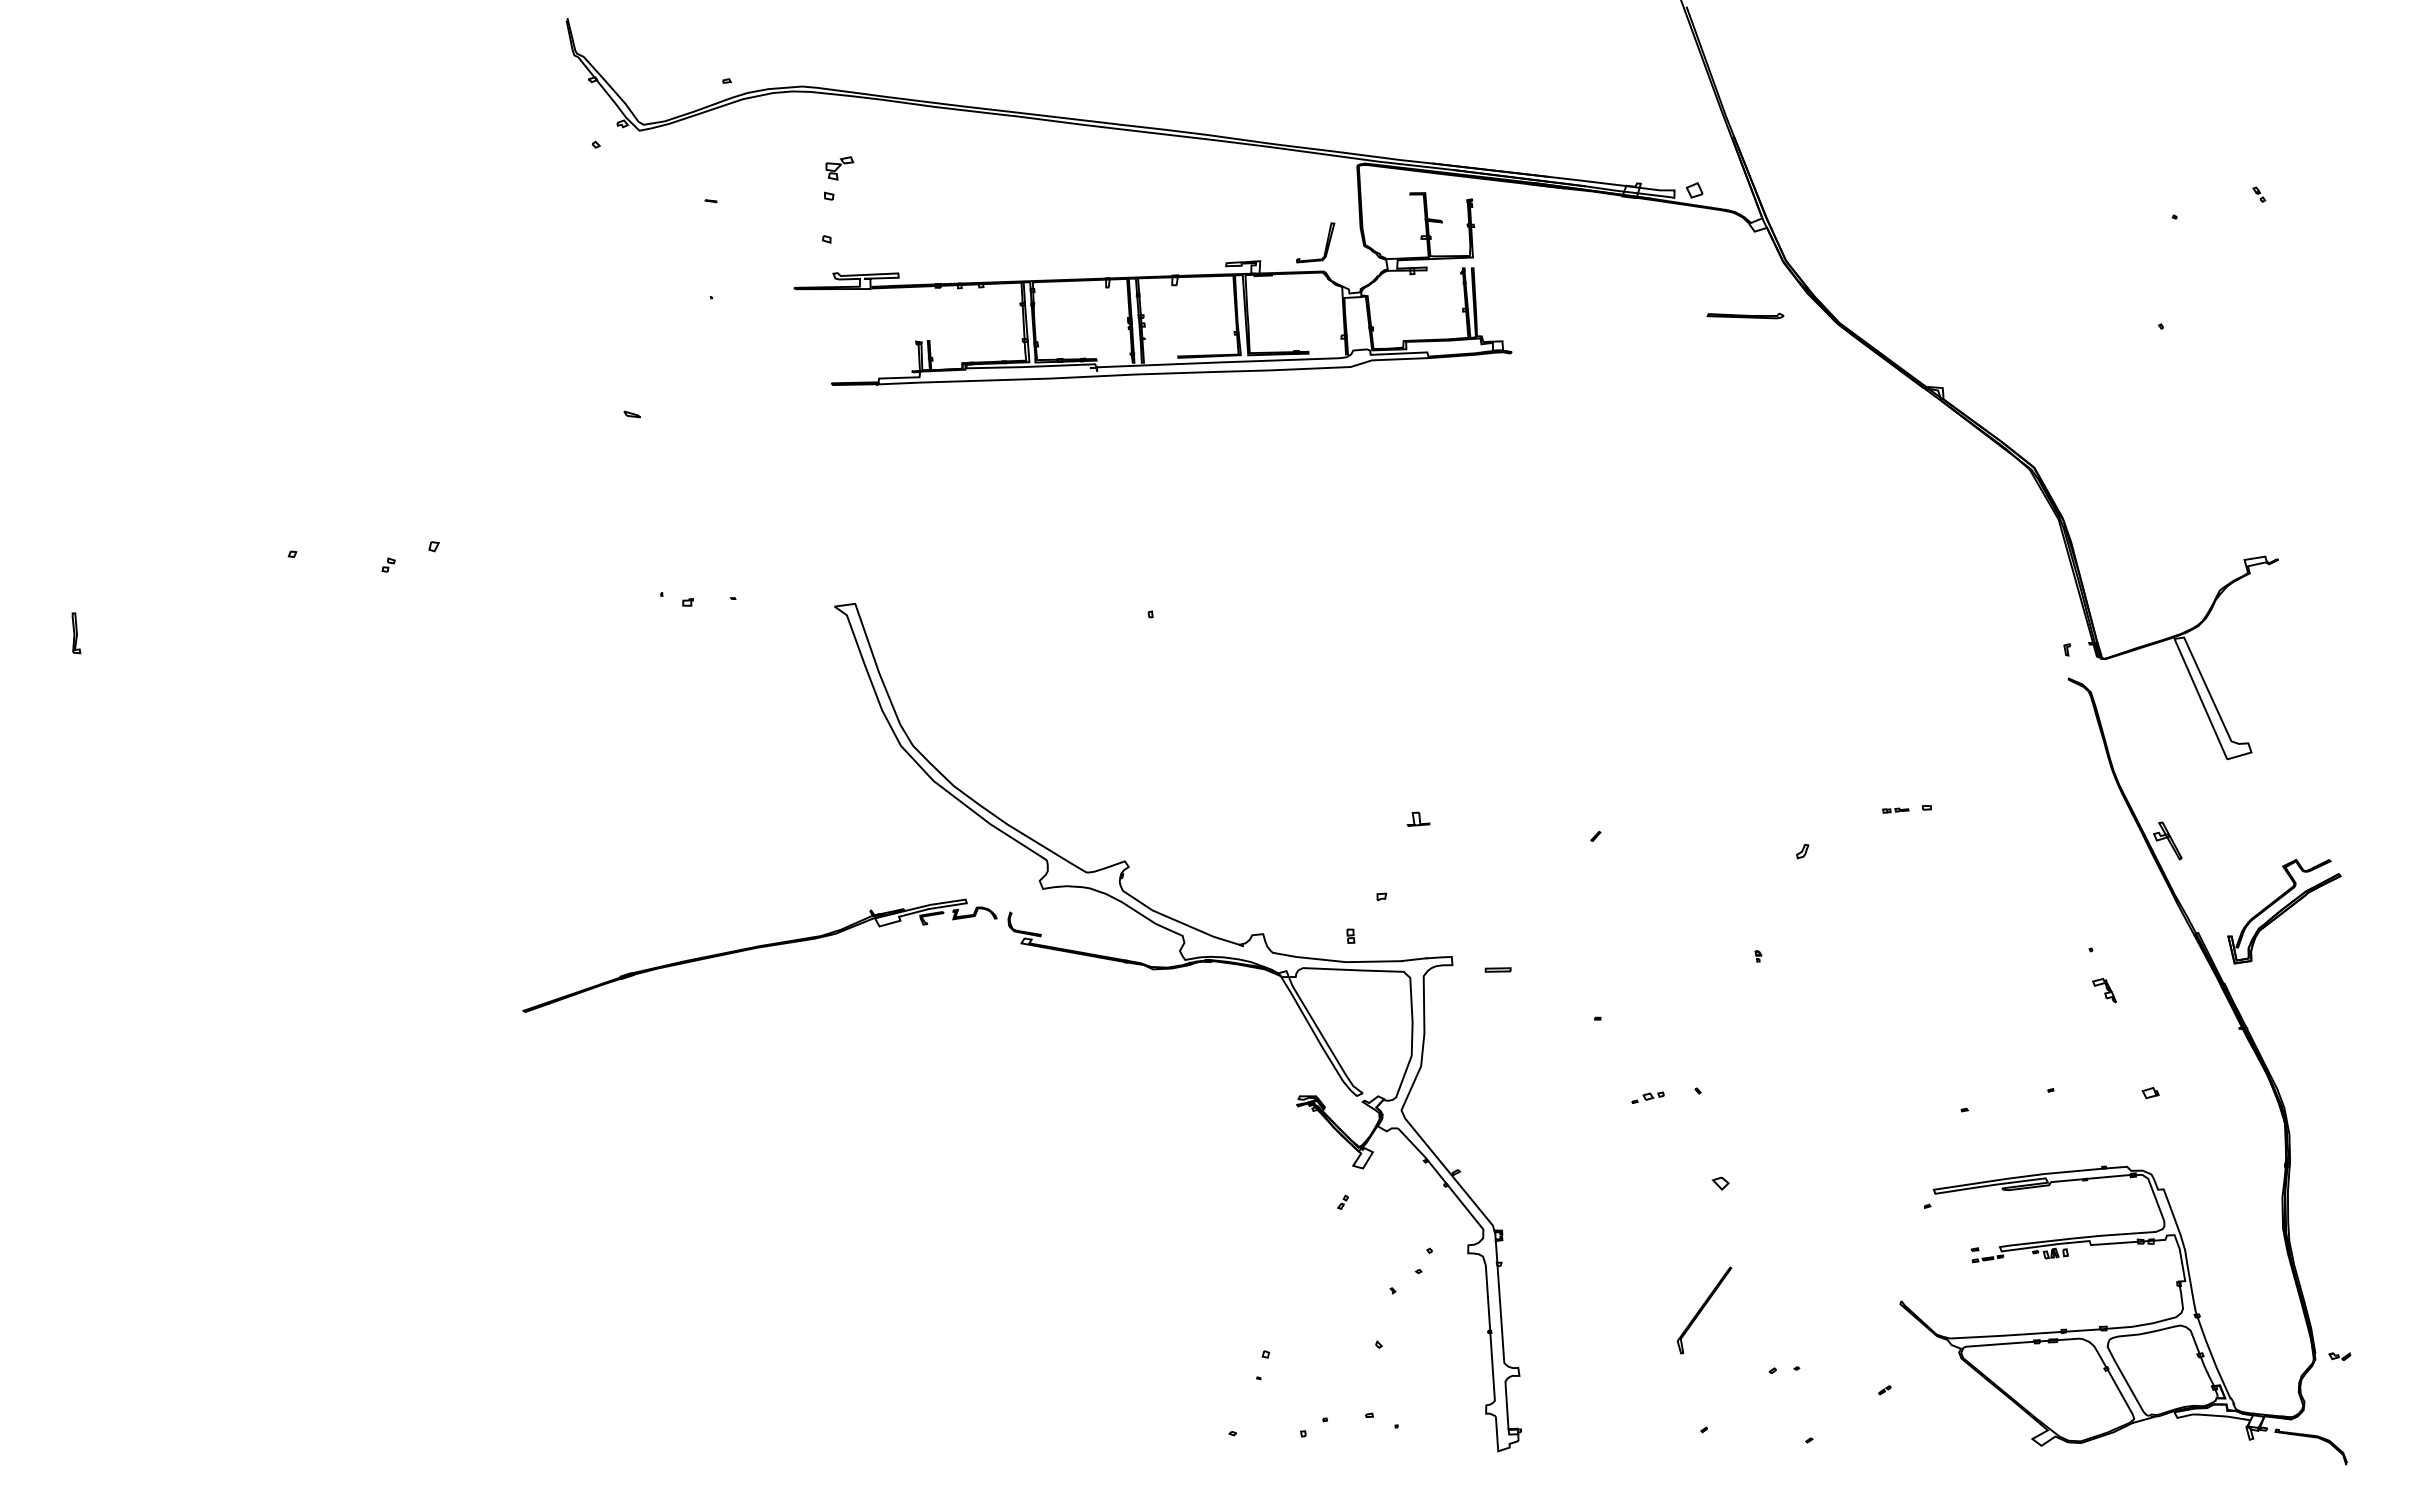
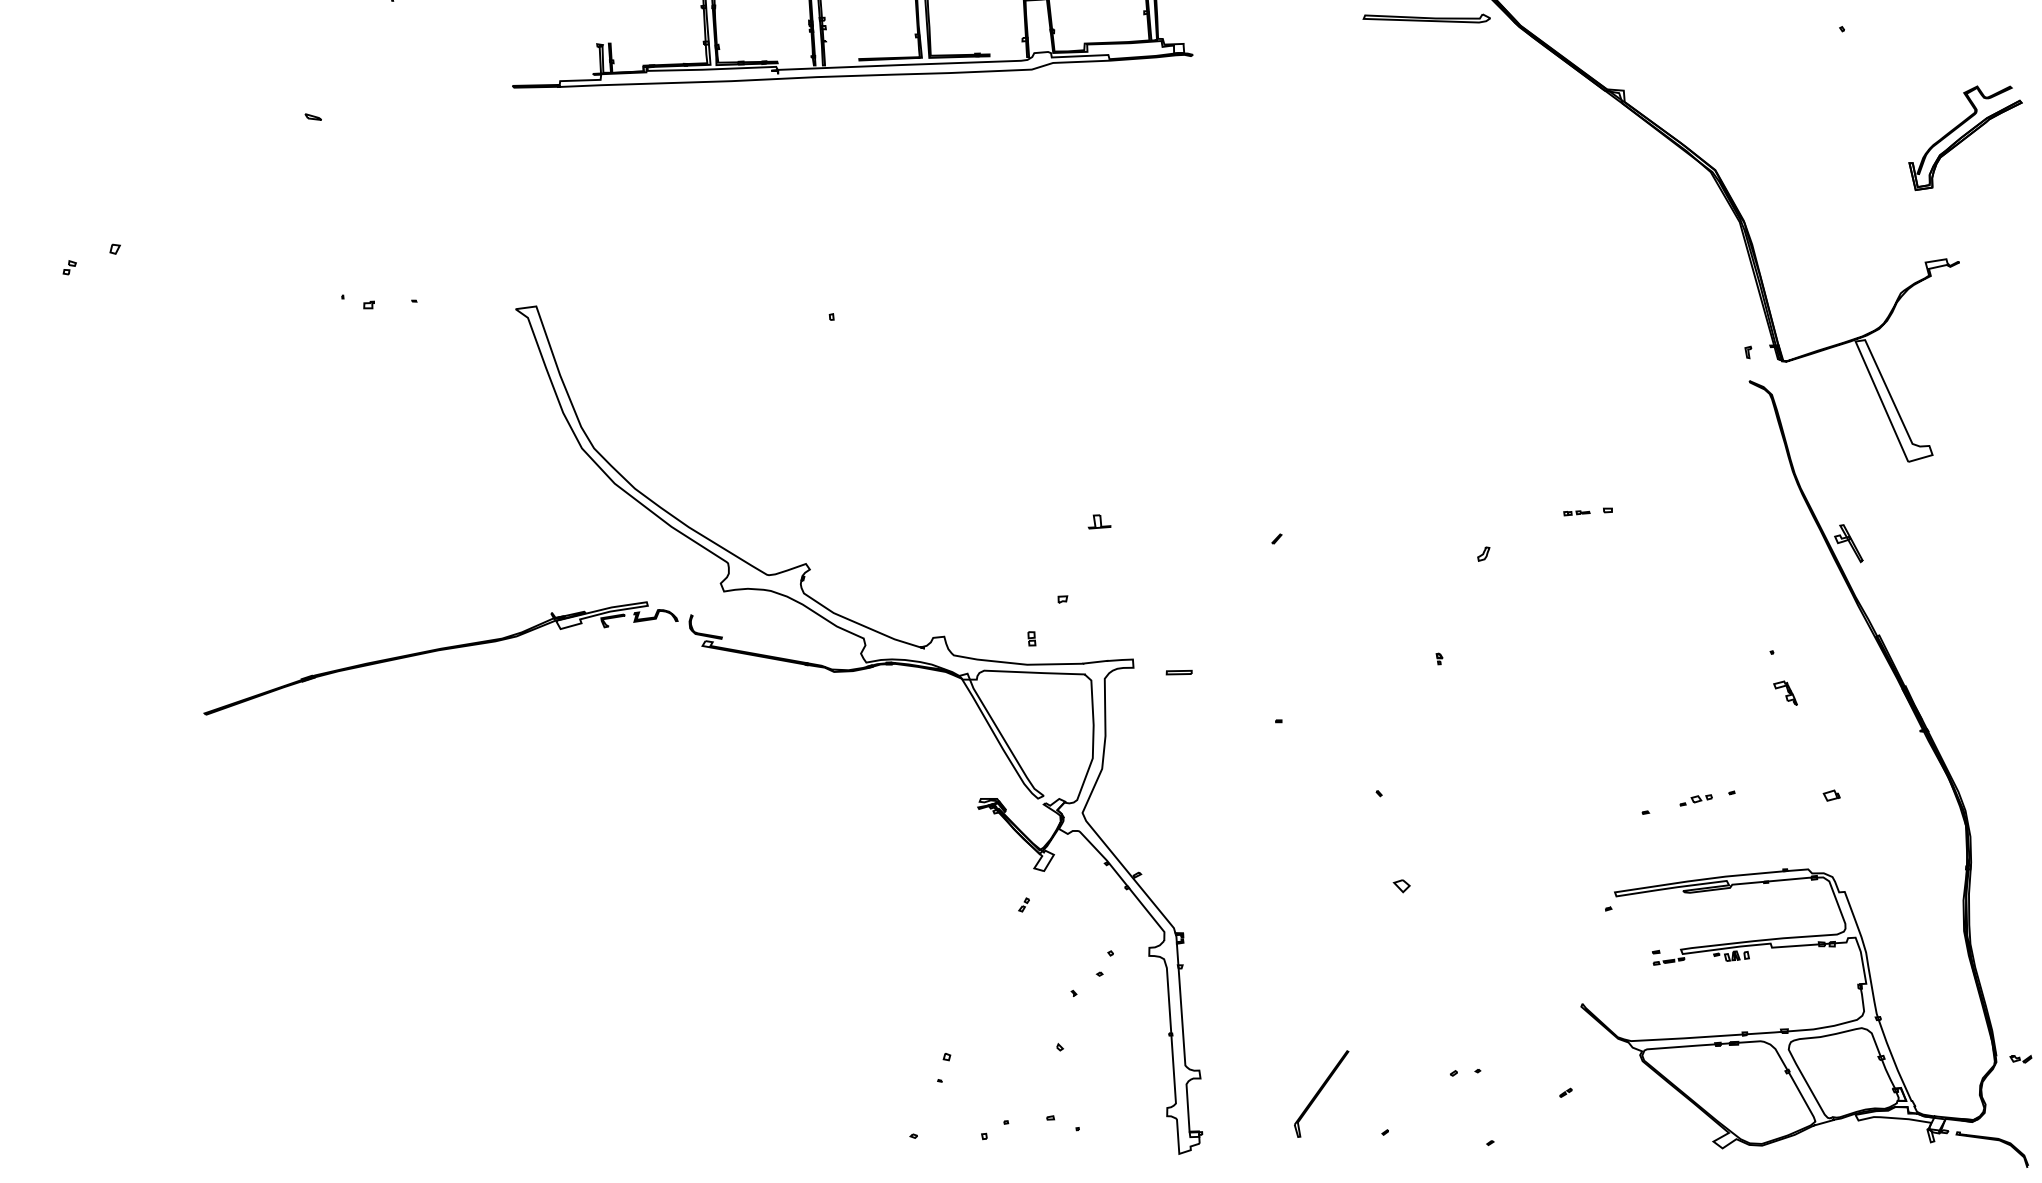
part: (1745, 315) -> (1426, 18), size x1.67
part: (2284, 911) -> (1965, 138), moved
part: (1647, 1097) -> (1695, 800), moved
part: (1704, 1310) -> (1321, 1094), moved

